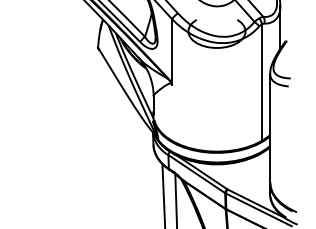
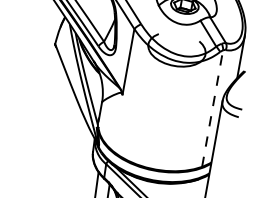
line: (261, 82) -> (212, 108), solid -> dashed

